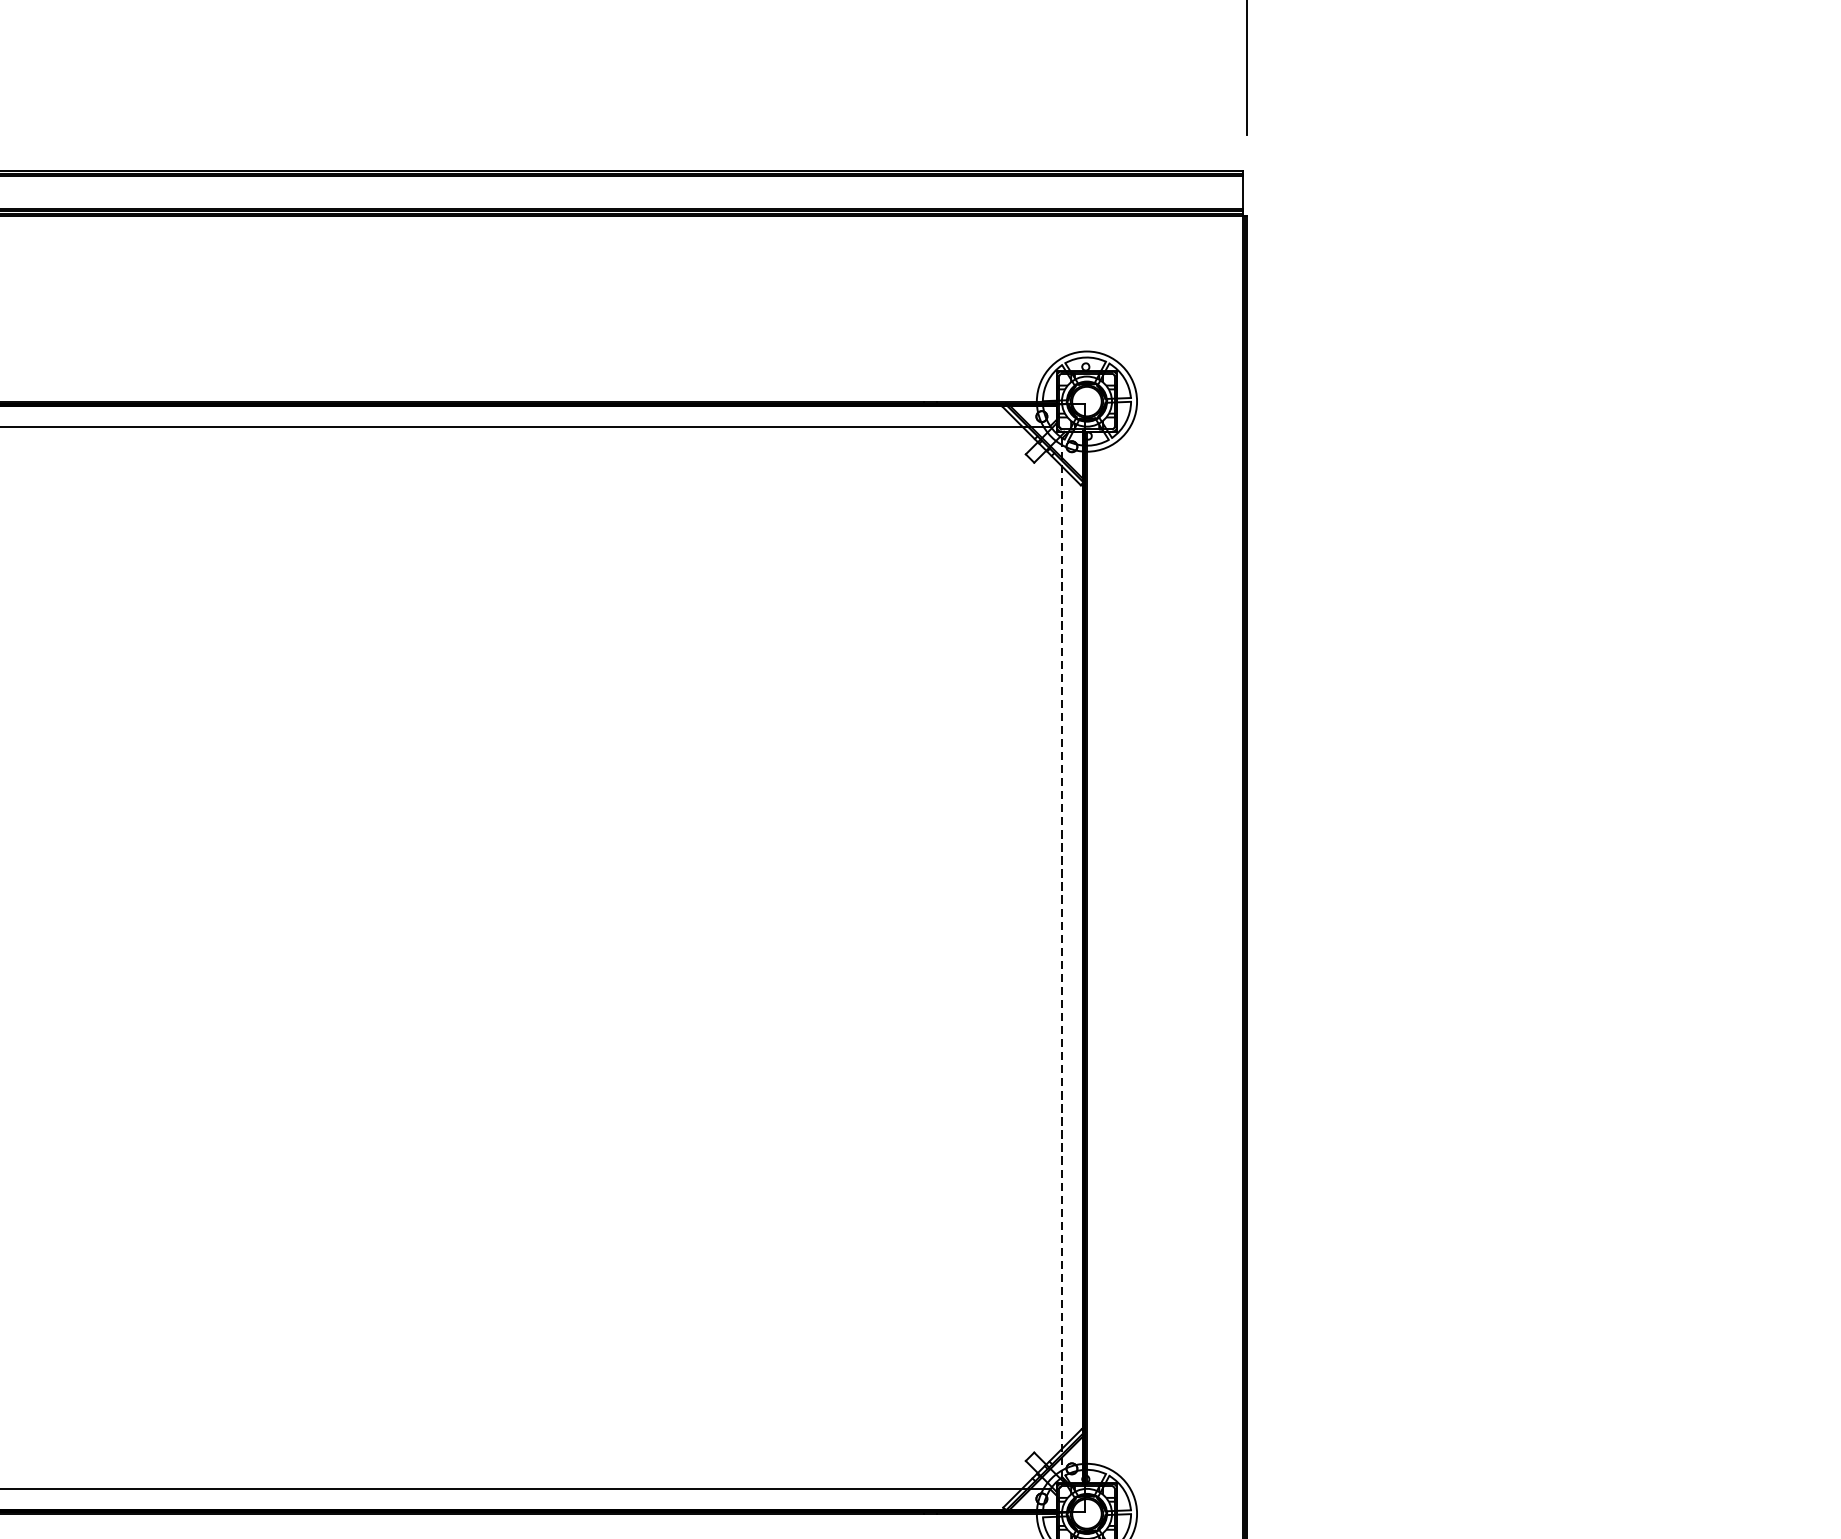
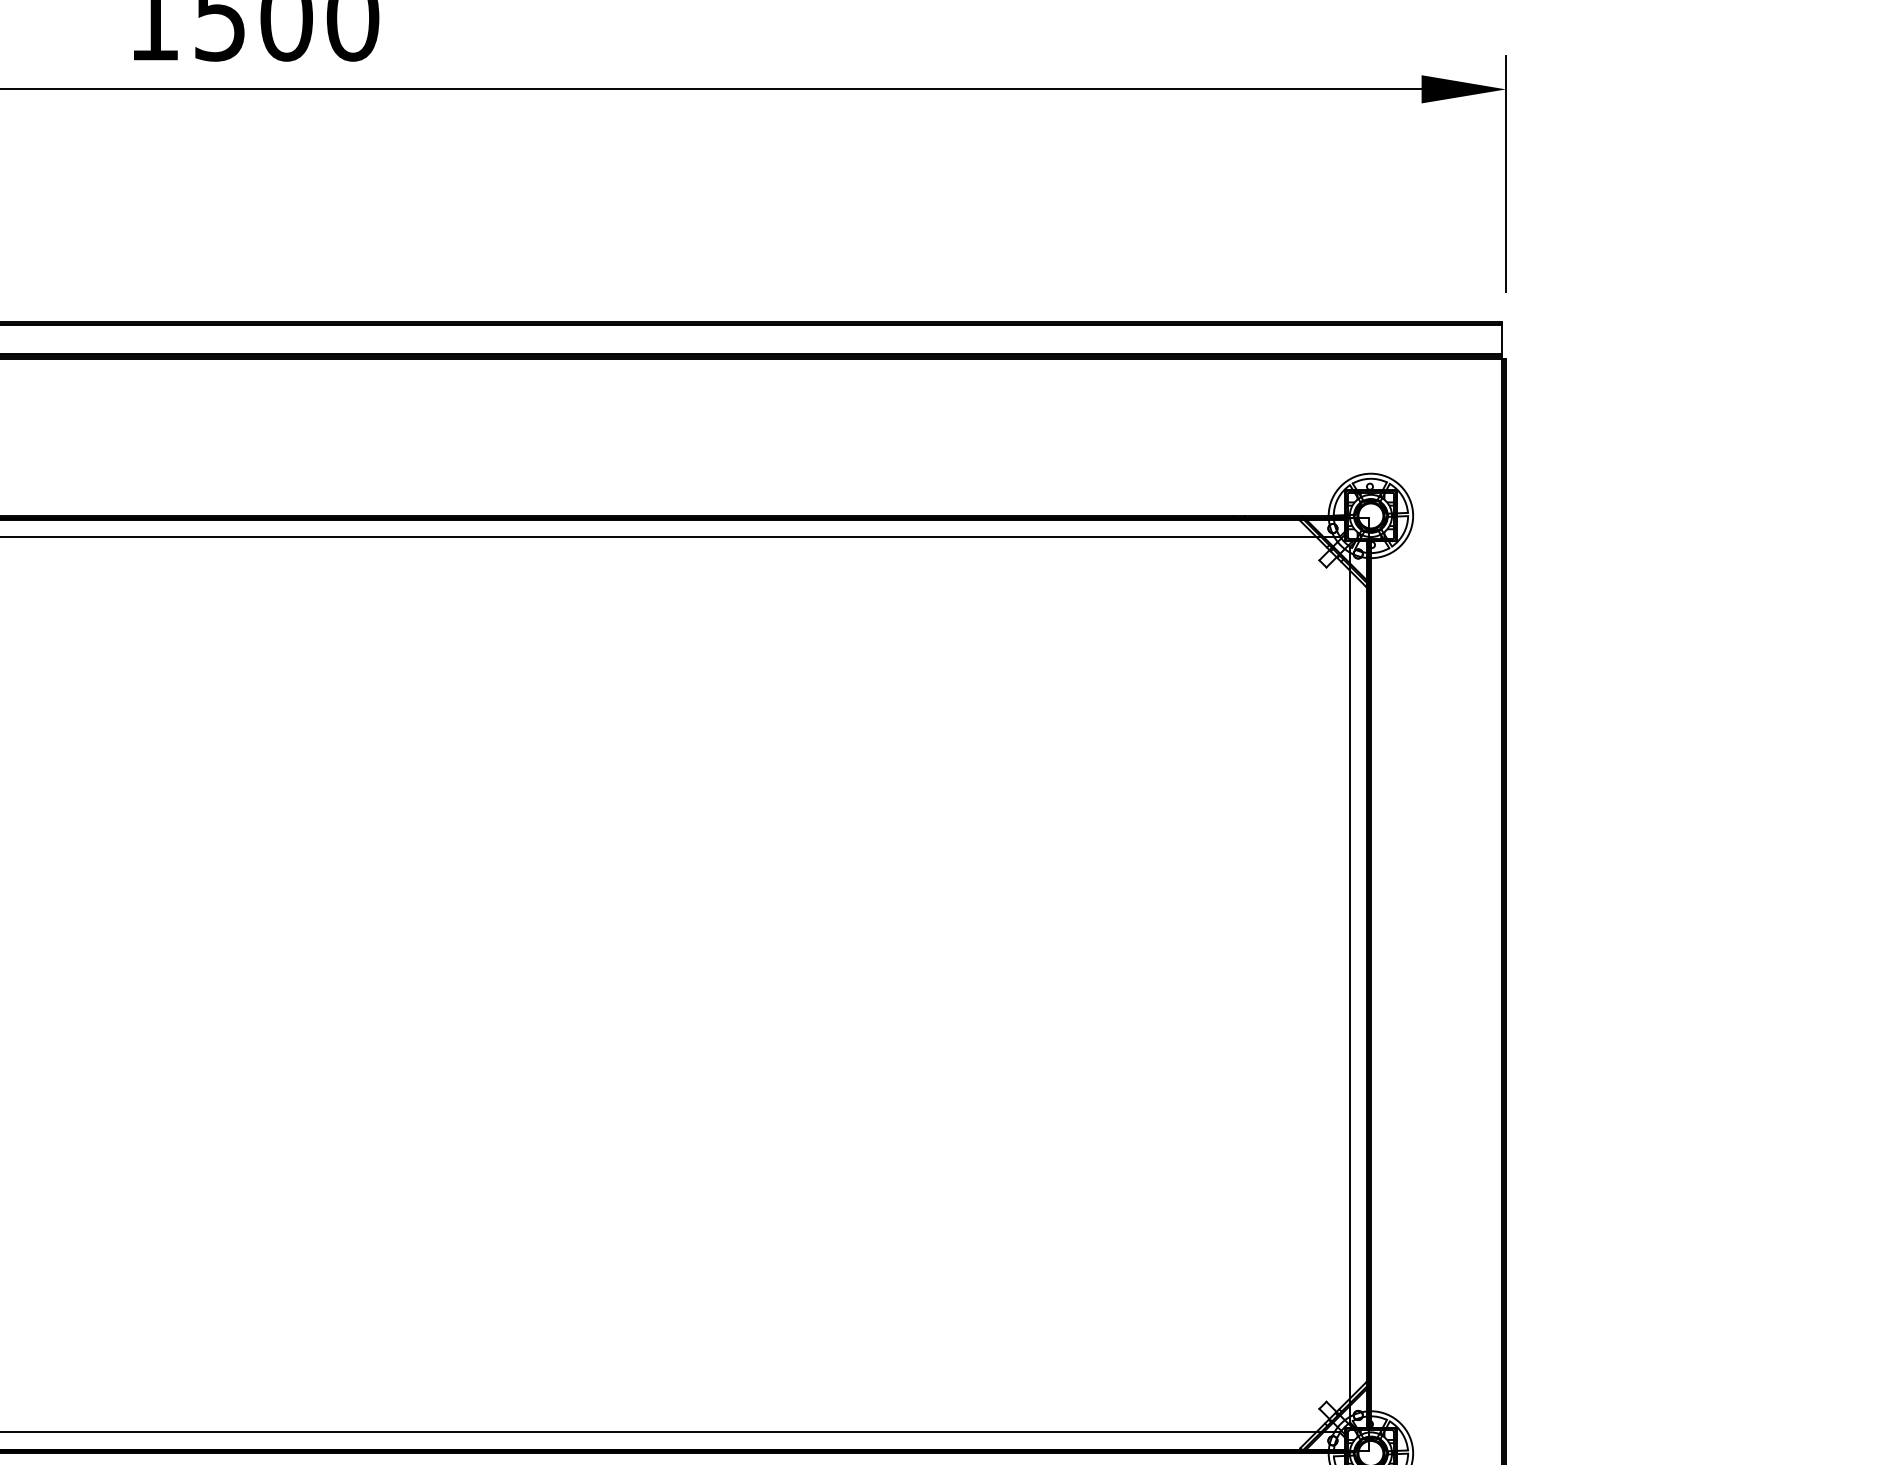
line: (1061, 957) -> (1349, 984), dashed -> solid

